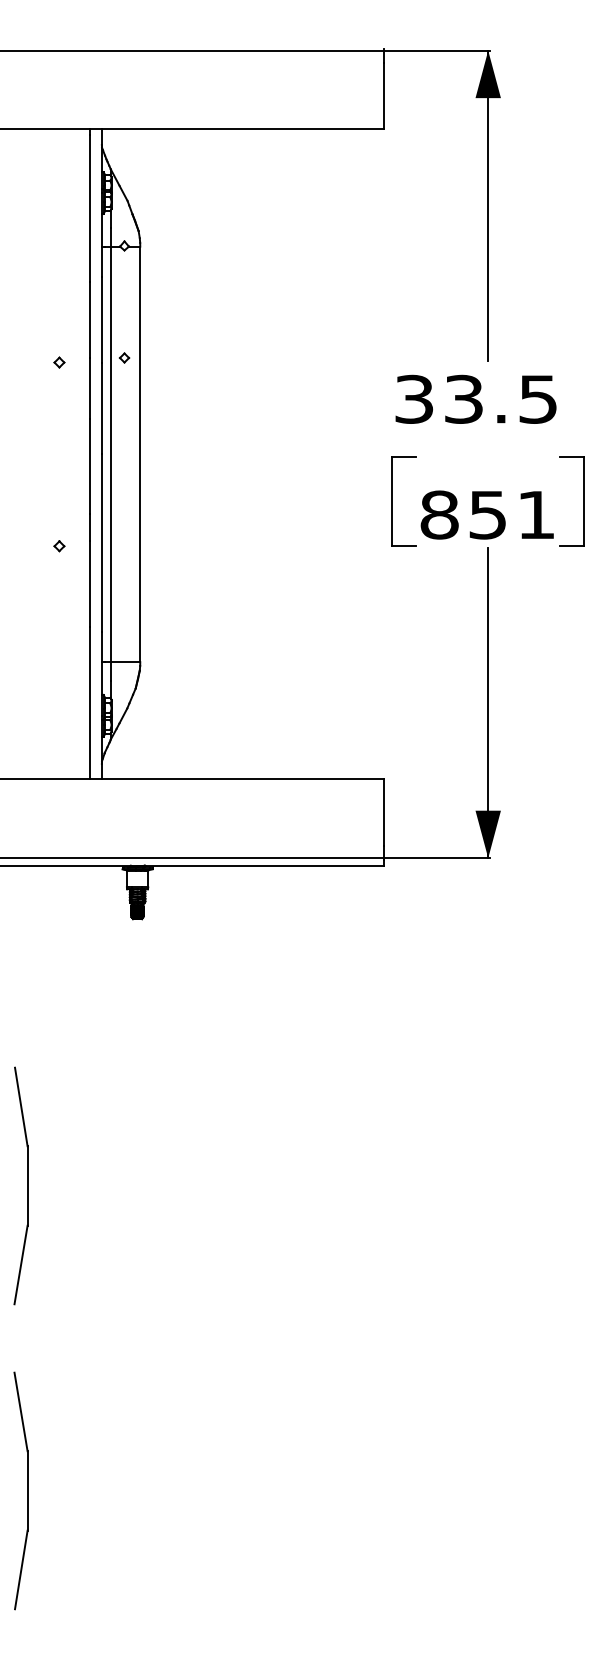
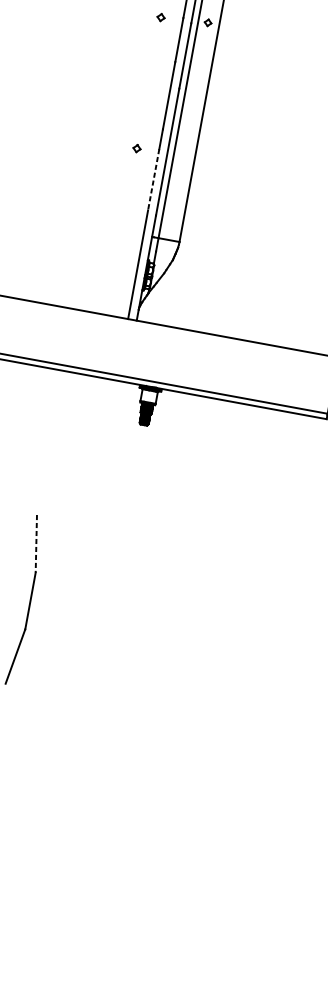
line: (89, 584) -> (153, 179), solid -> dashed
line: (21, 1106) -> (36, 543), solid -> dashed

